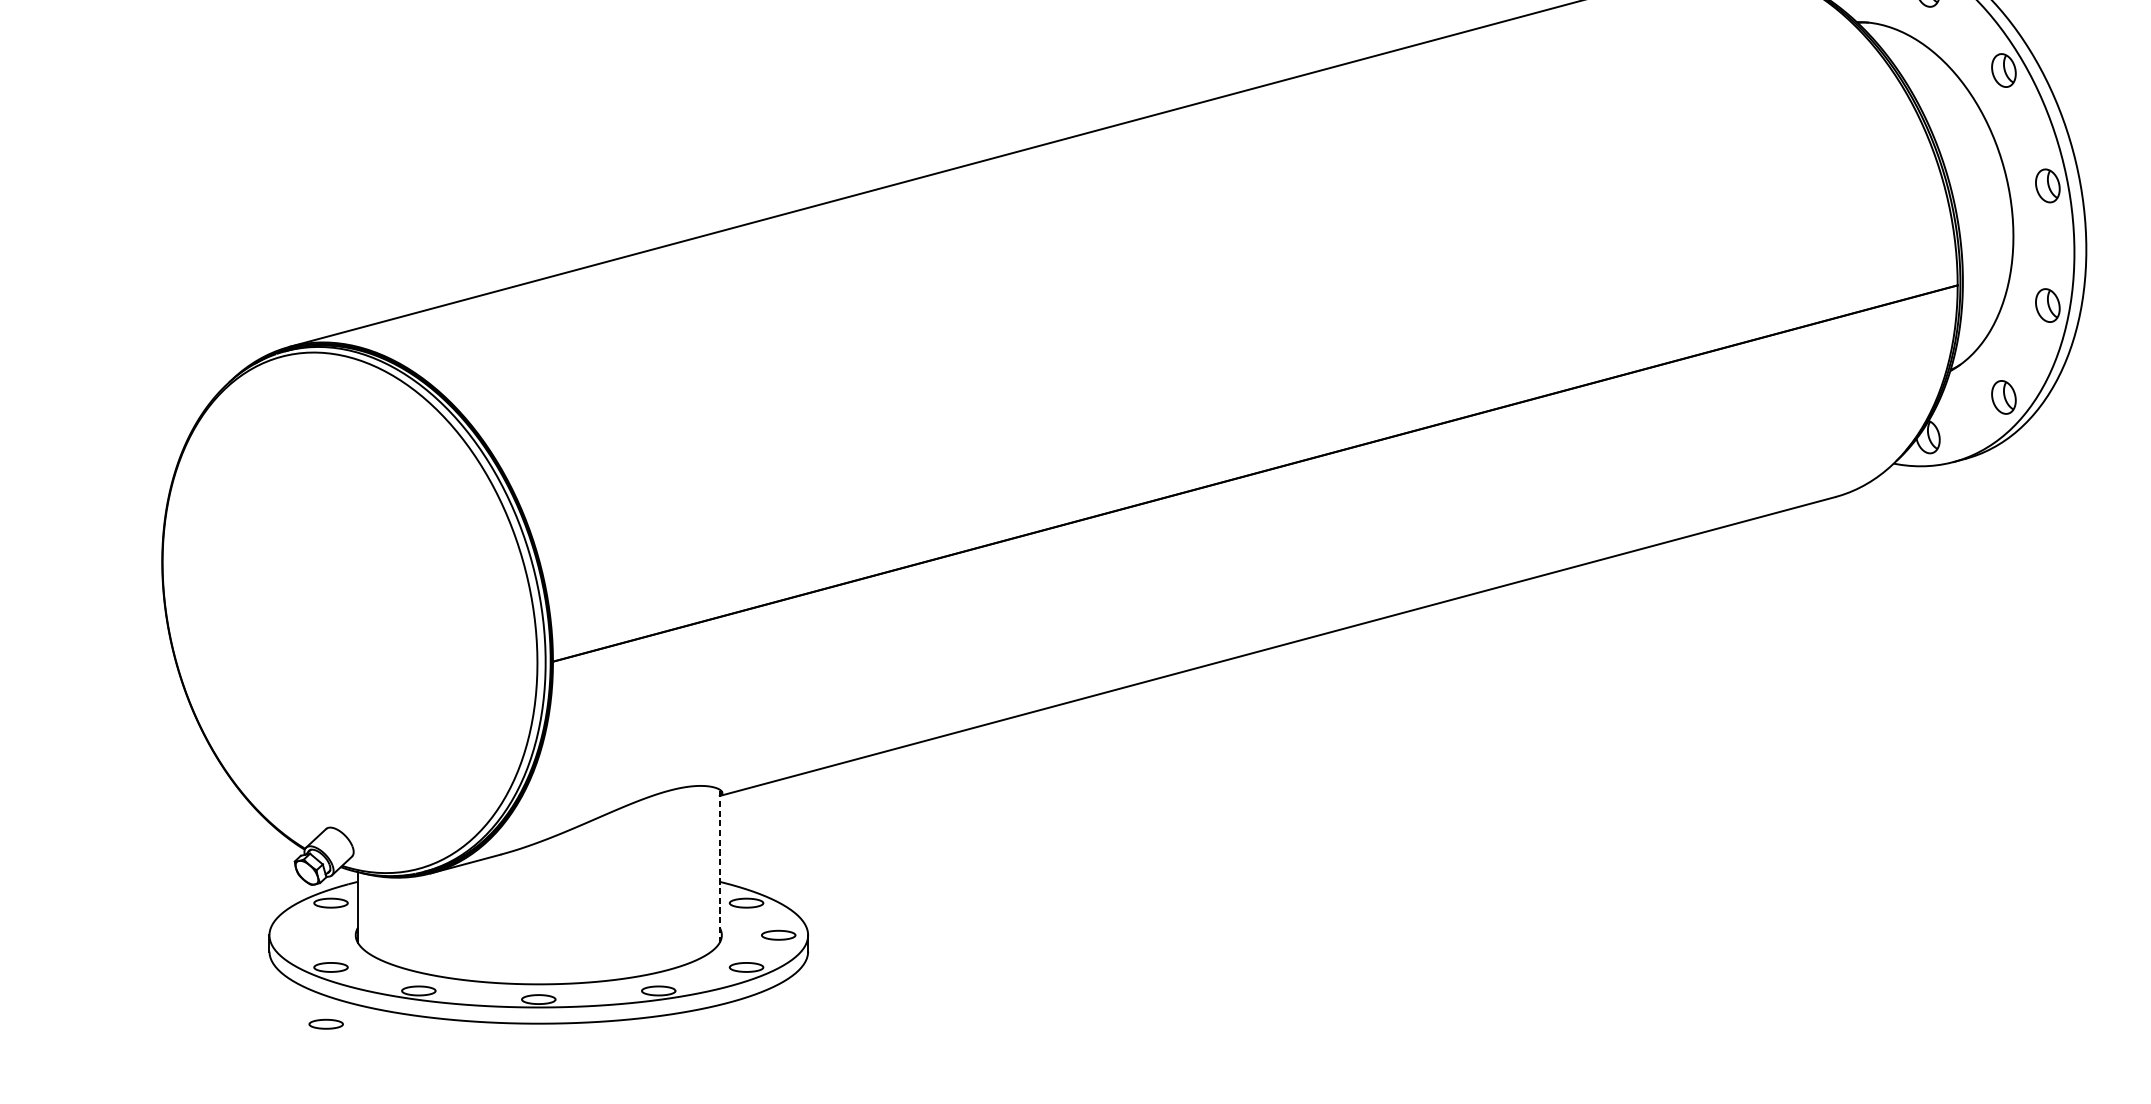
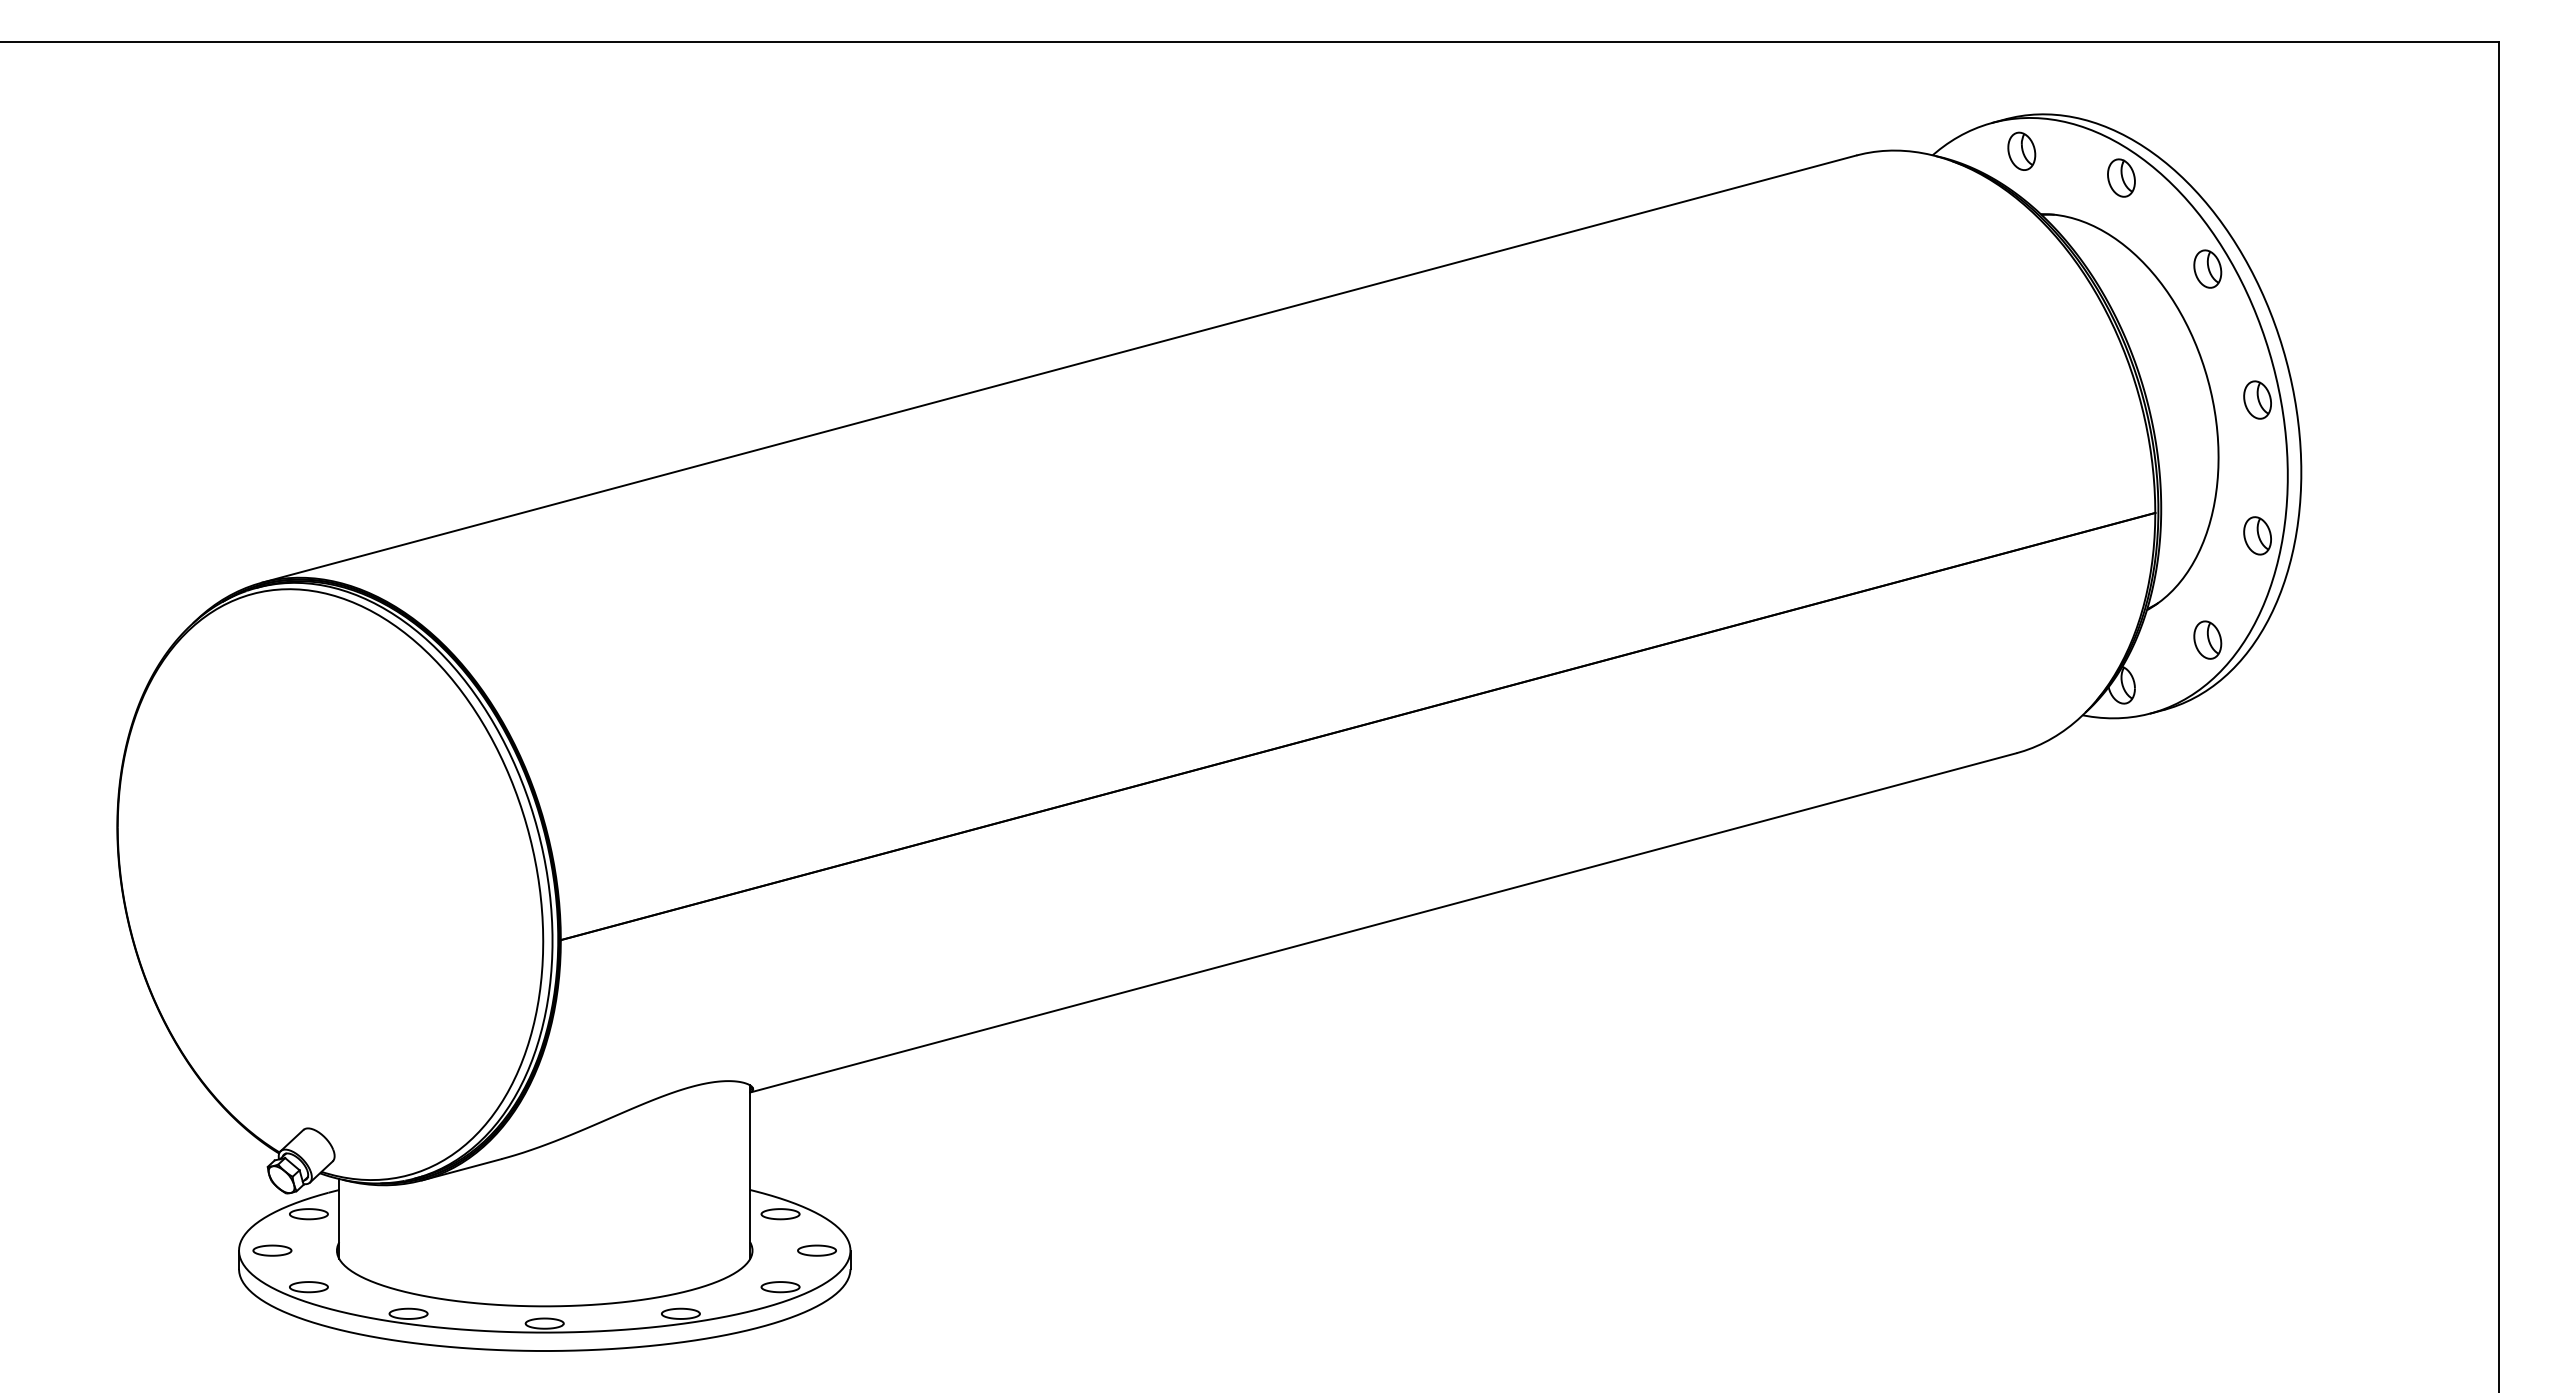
line: (720, 866) -> (750, 1172), dashed -> solid
part: (326, 1024) -> (272, 1250), moved

